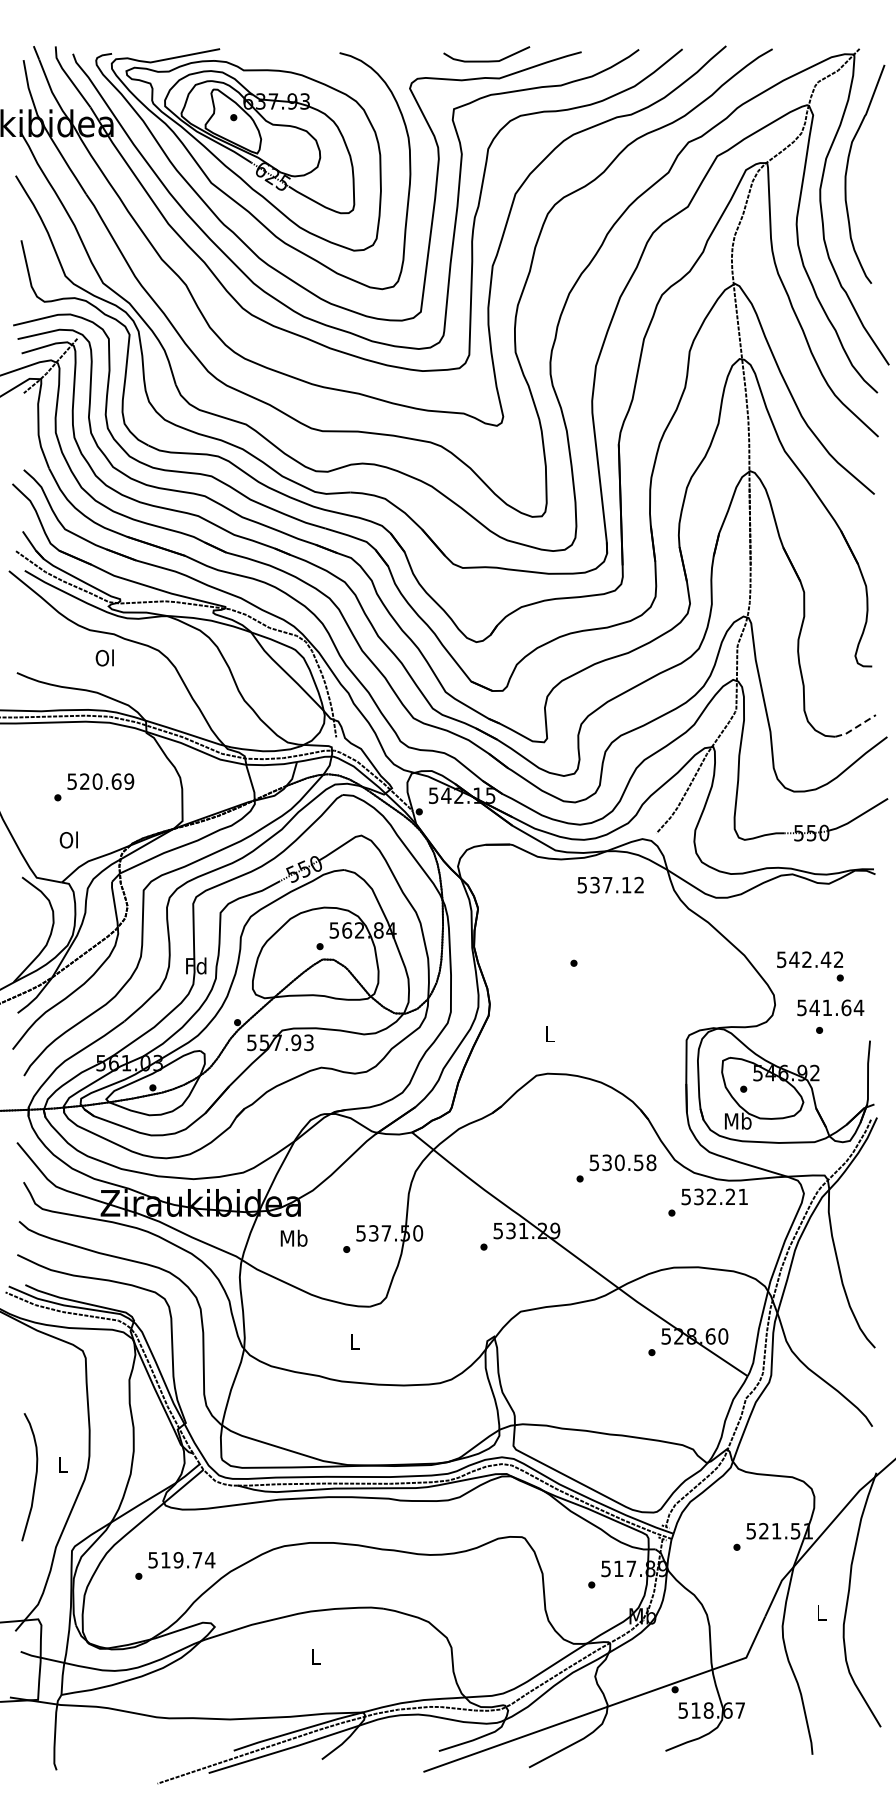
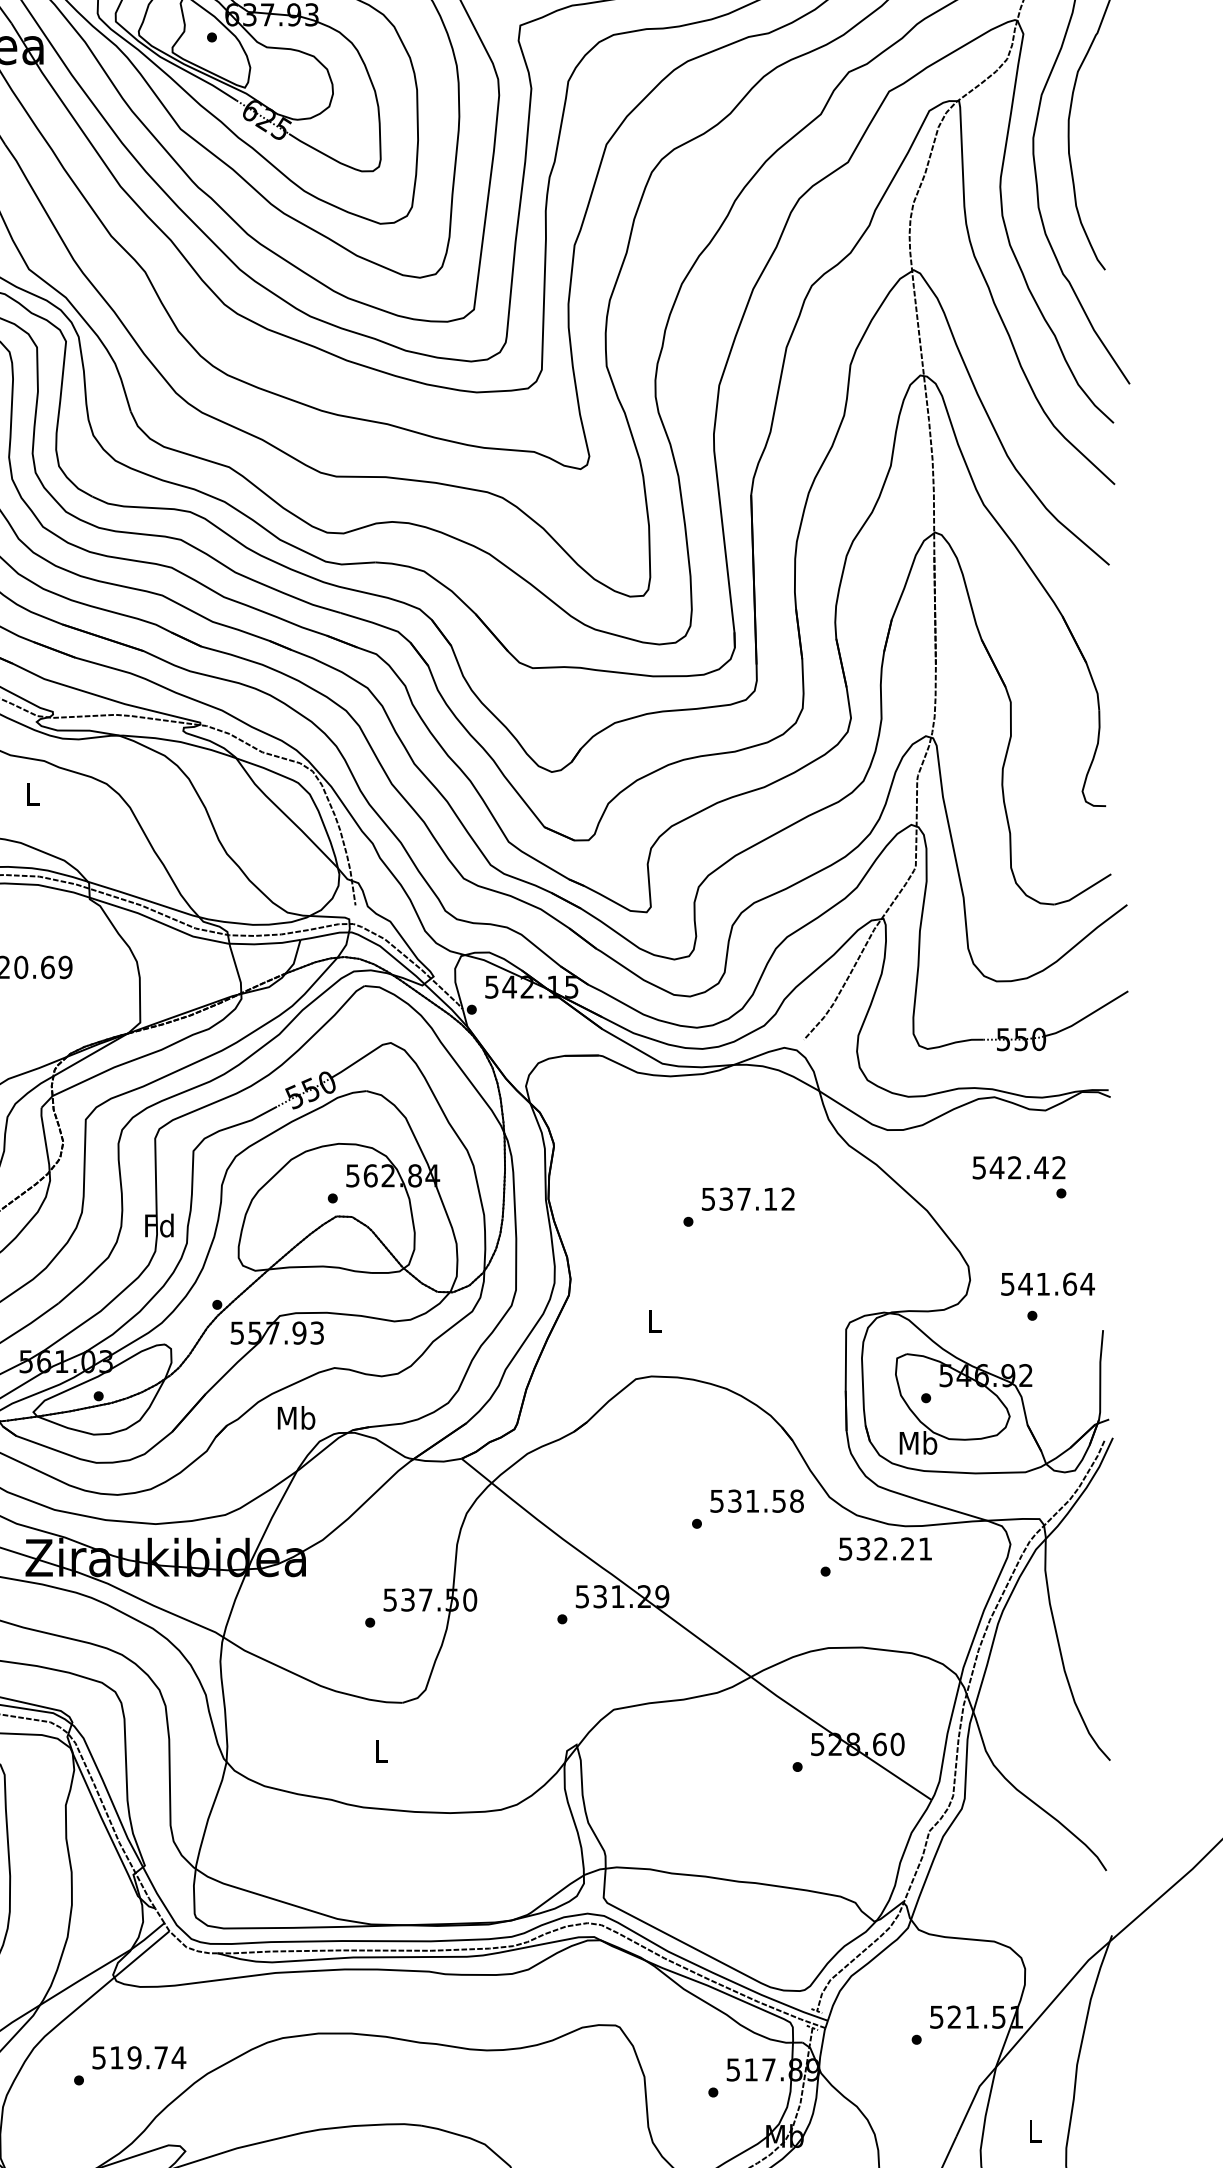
text: (104, 657) -> (30, 793), Ol -> L
line: (855, 727) -> (1082, 891), dashed -> solid
text: (610, 884) -> (747, 1198), moved
text: (810, 966) -> (1019, 1177), moved
text: (619, 1162) -> (752, 1500), 530.58 -> 531.58
text: (293, 1237) -> (295, 1416), moved

